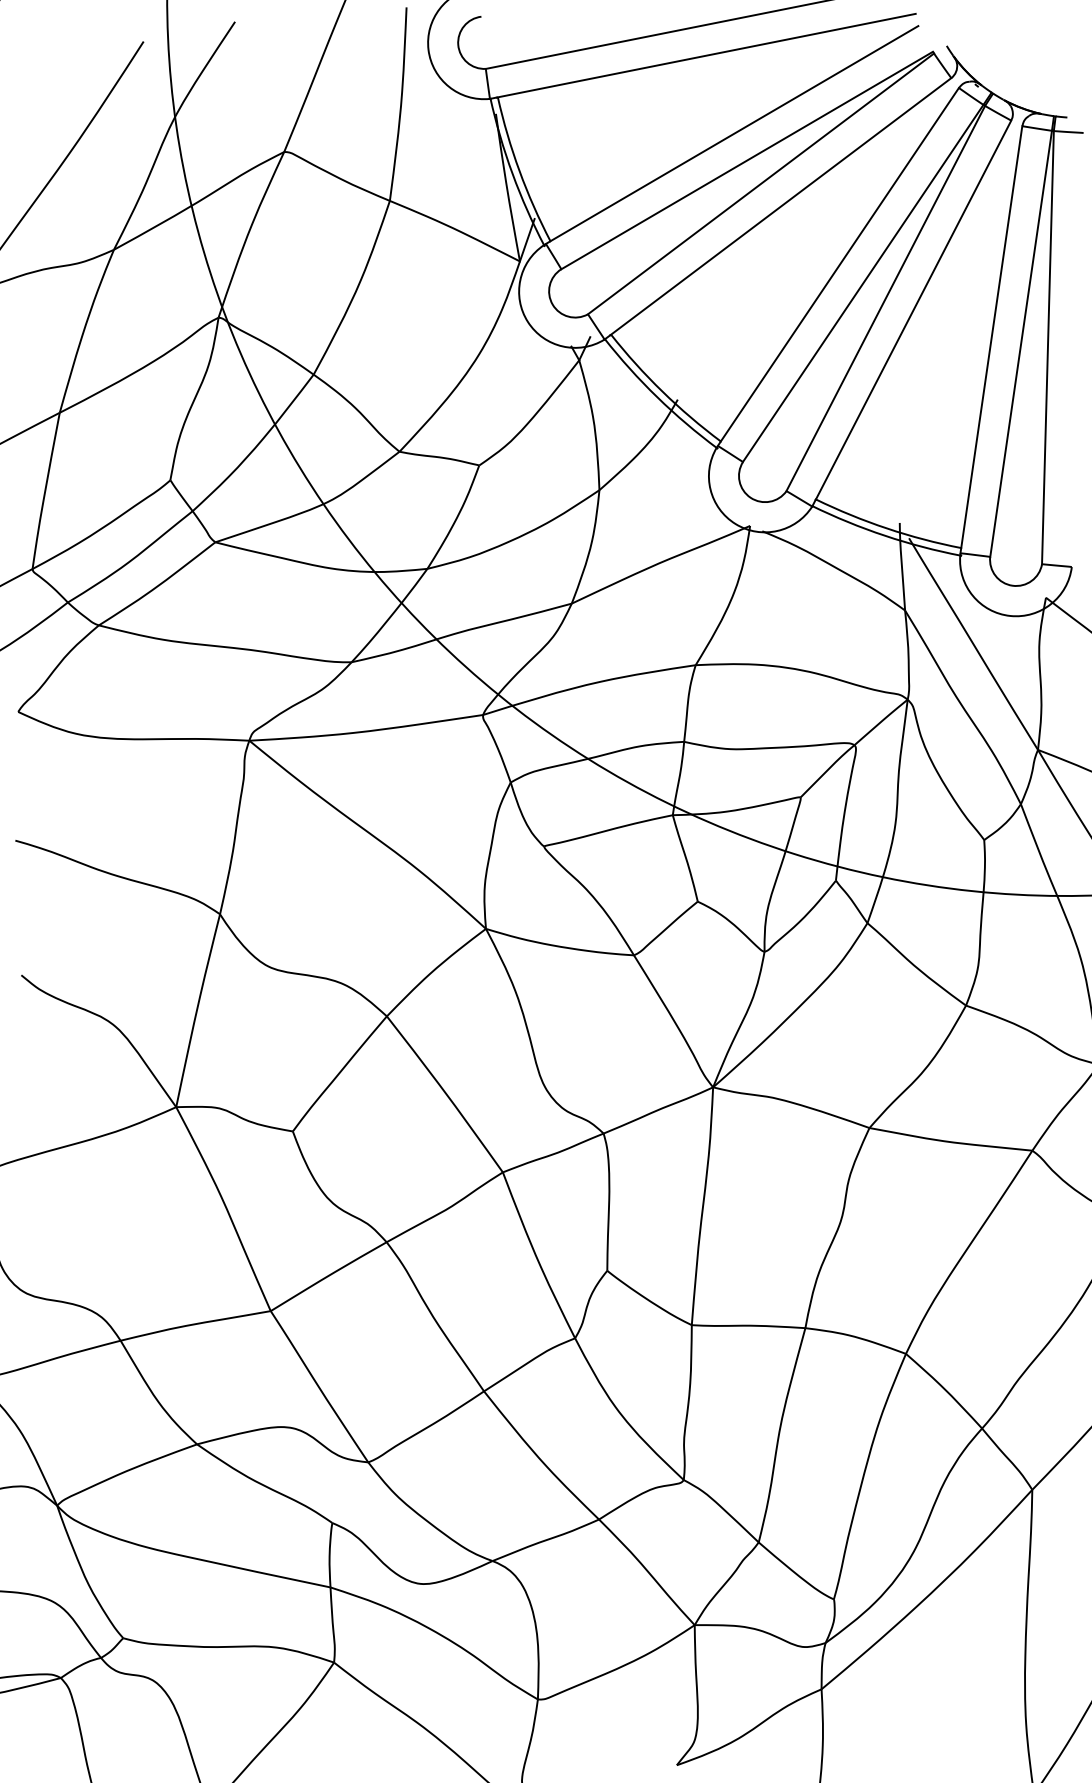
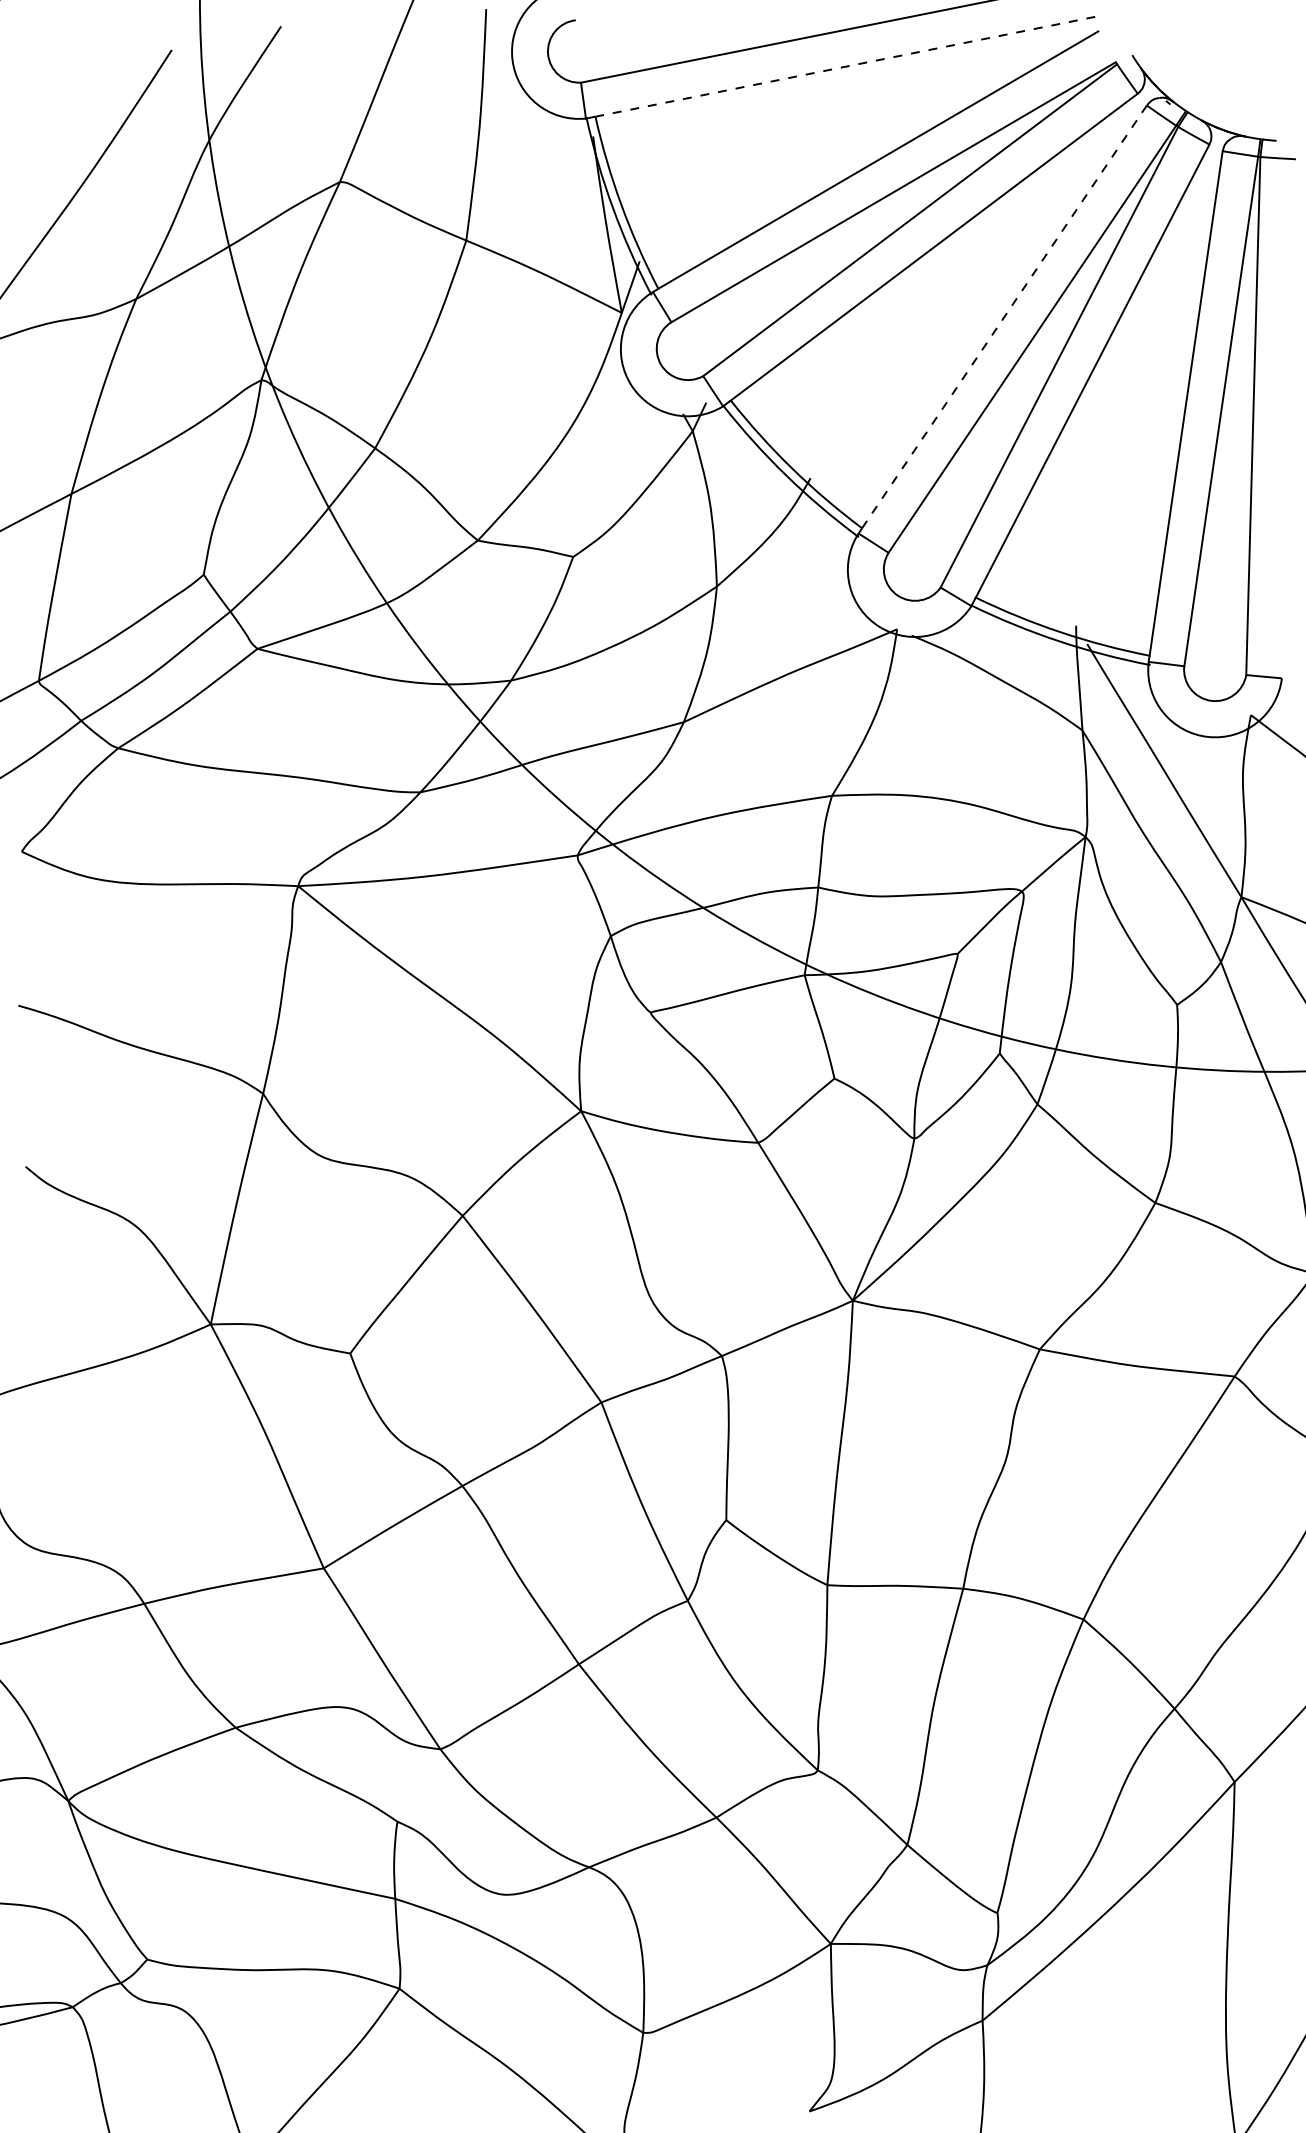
line: (706, 55) -> (844, 66), solid -> dashed
line: (840, 264) -> (1005, 316), solid -> dashed

